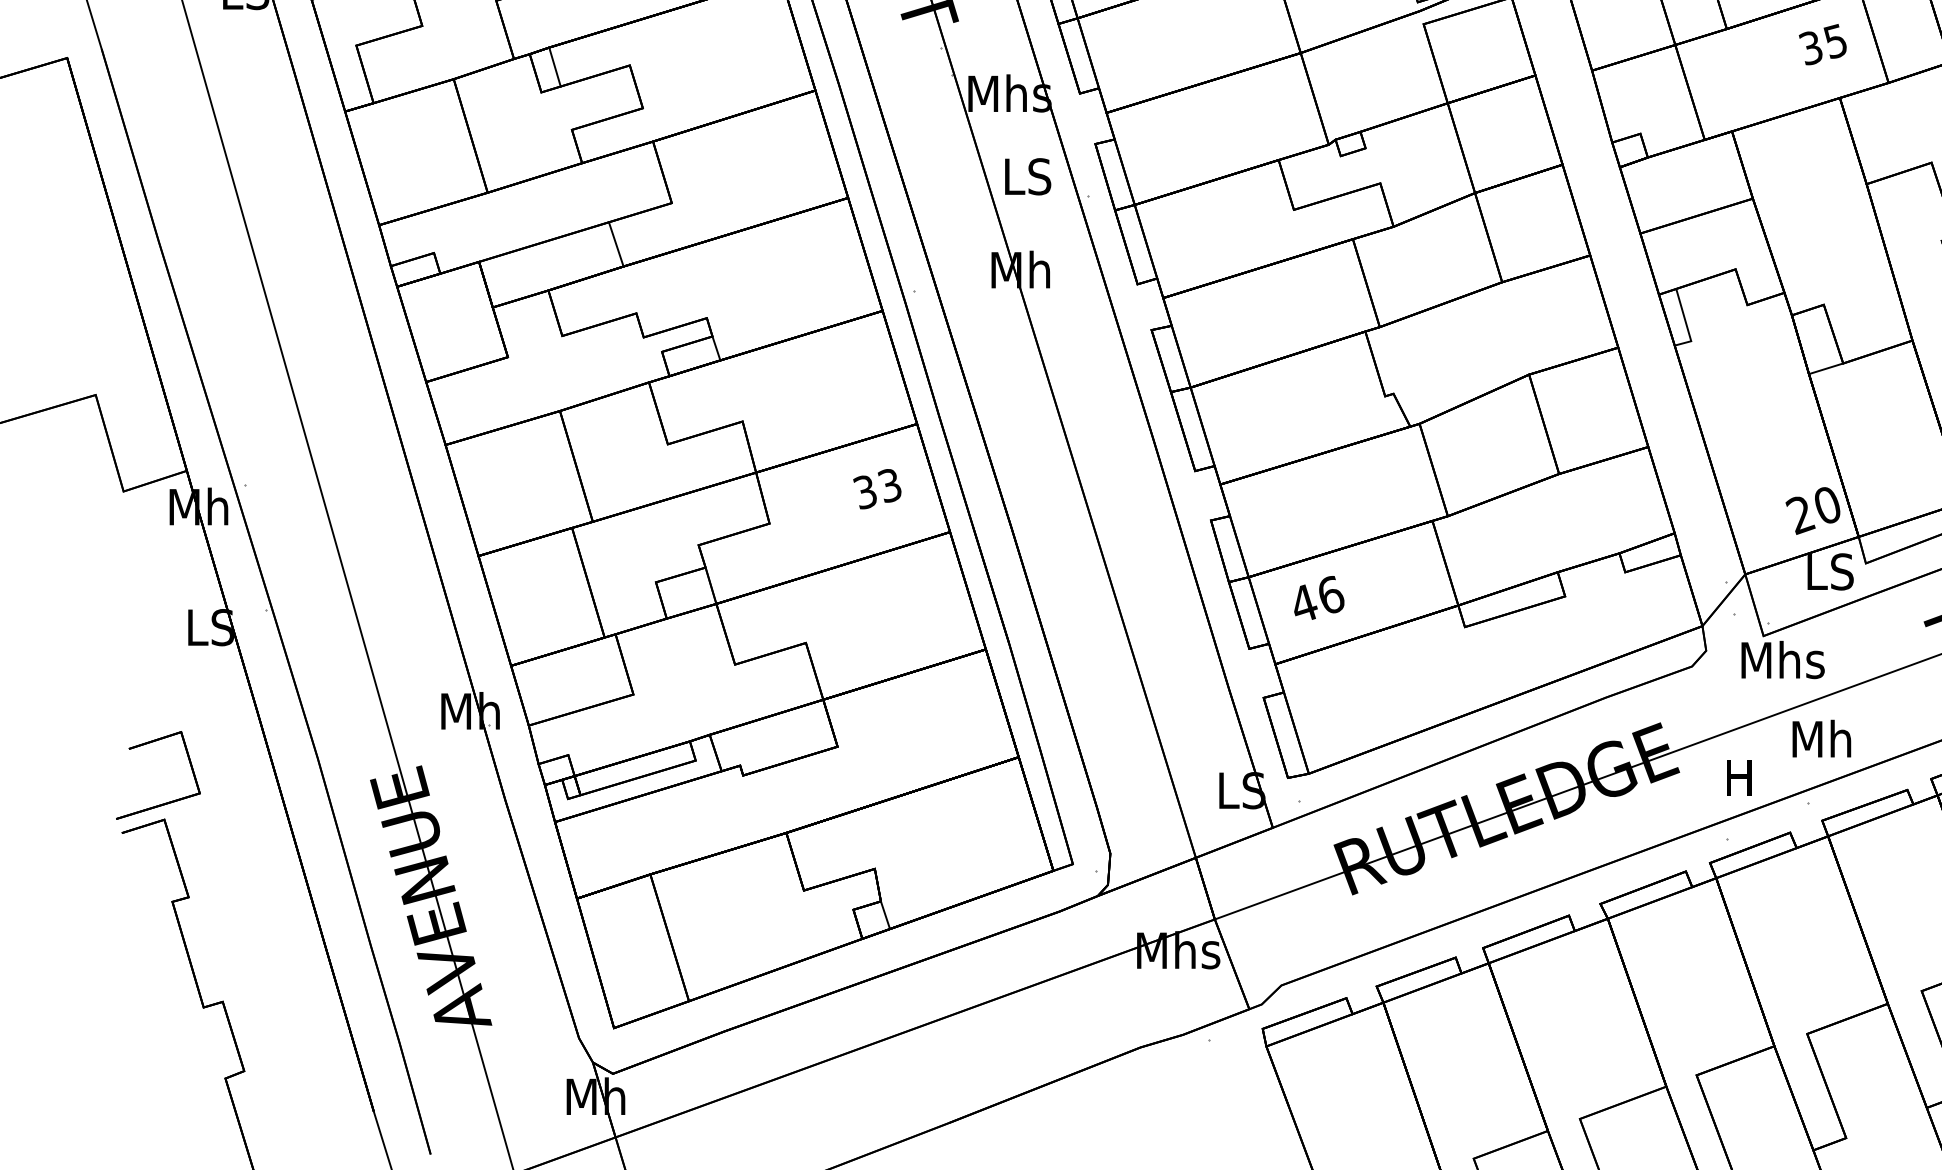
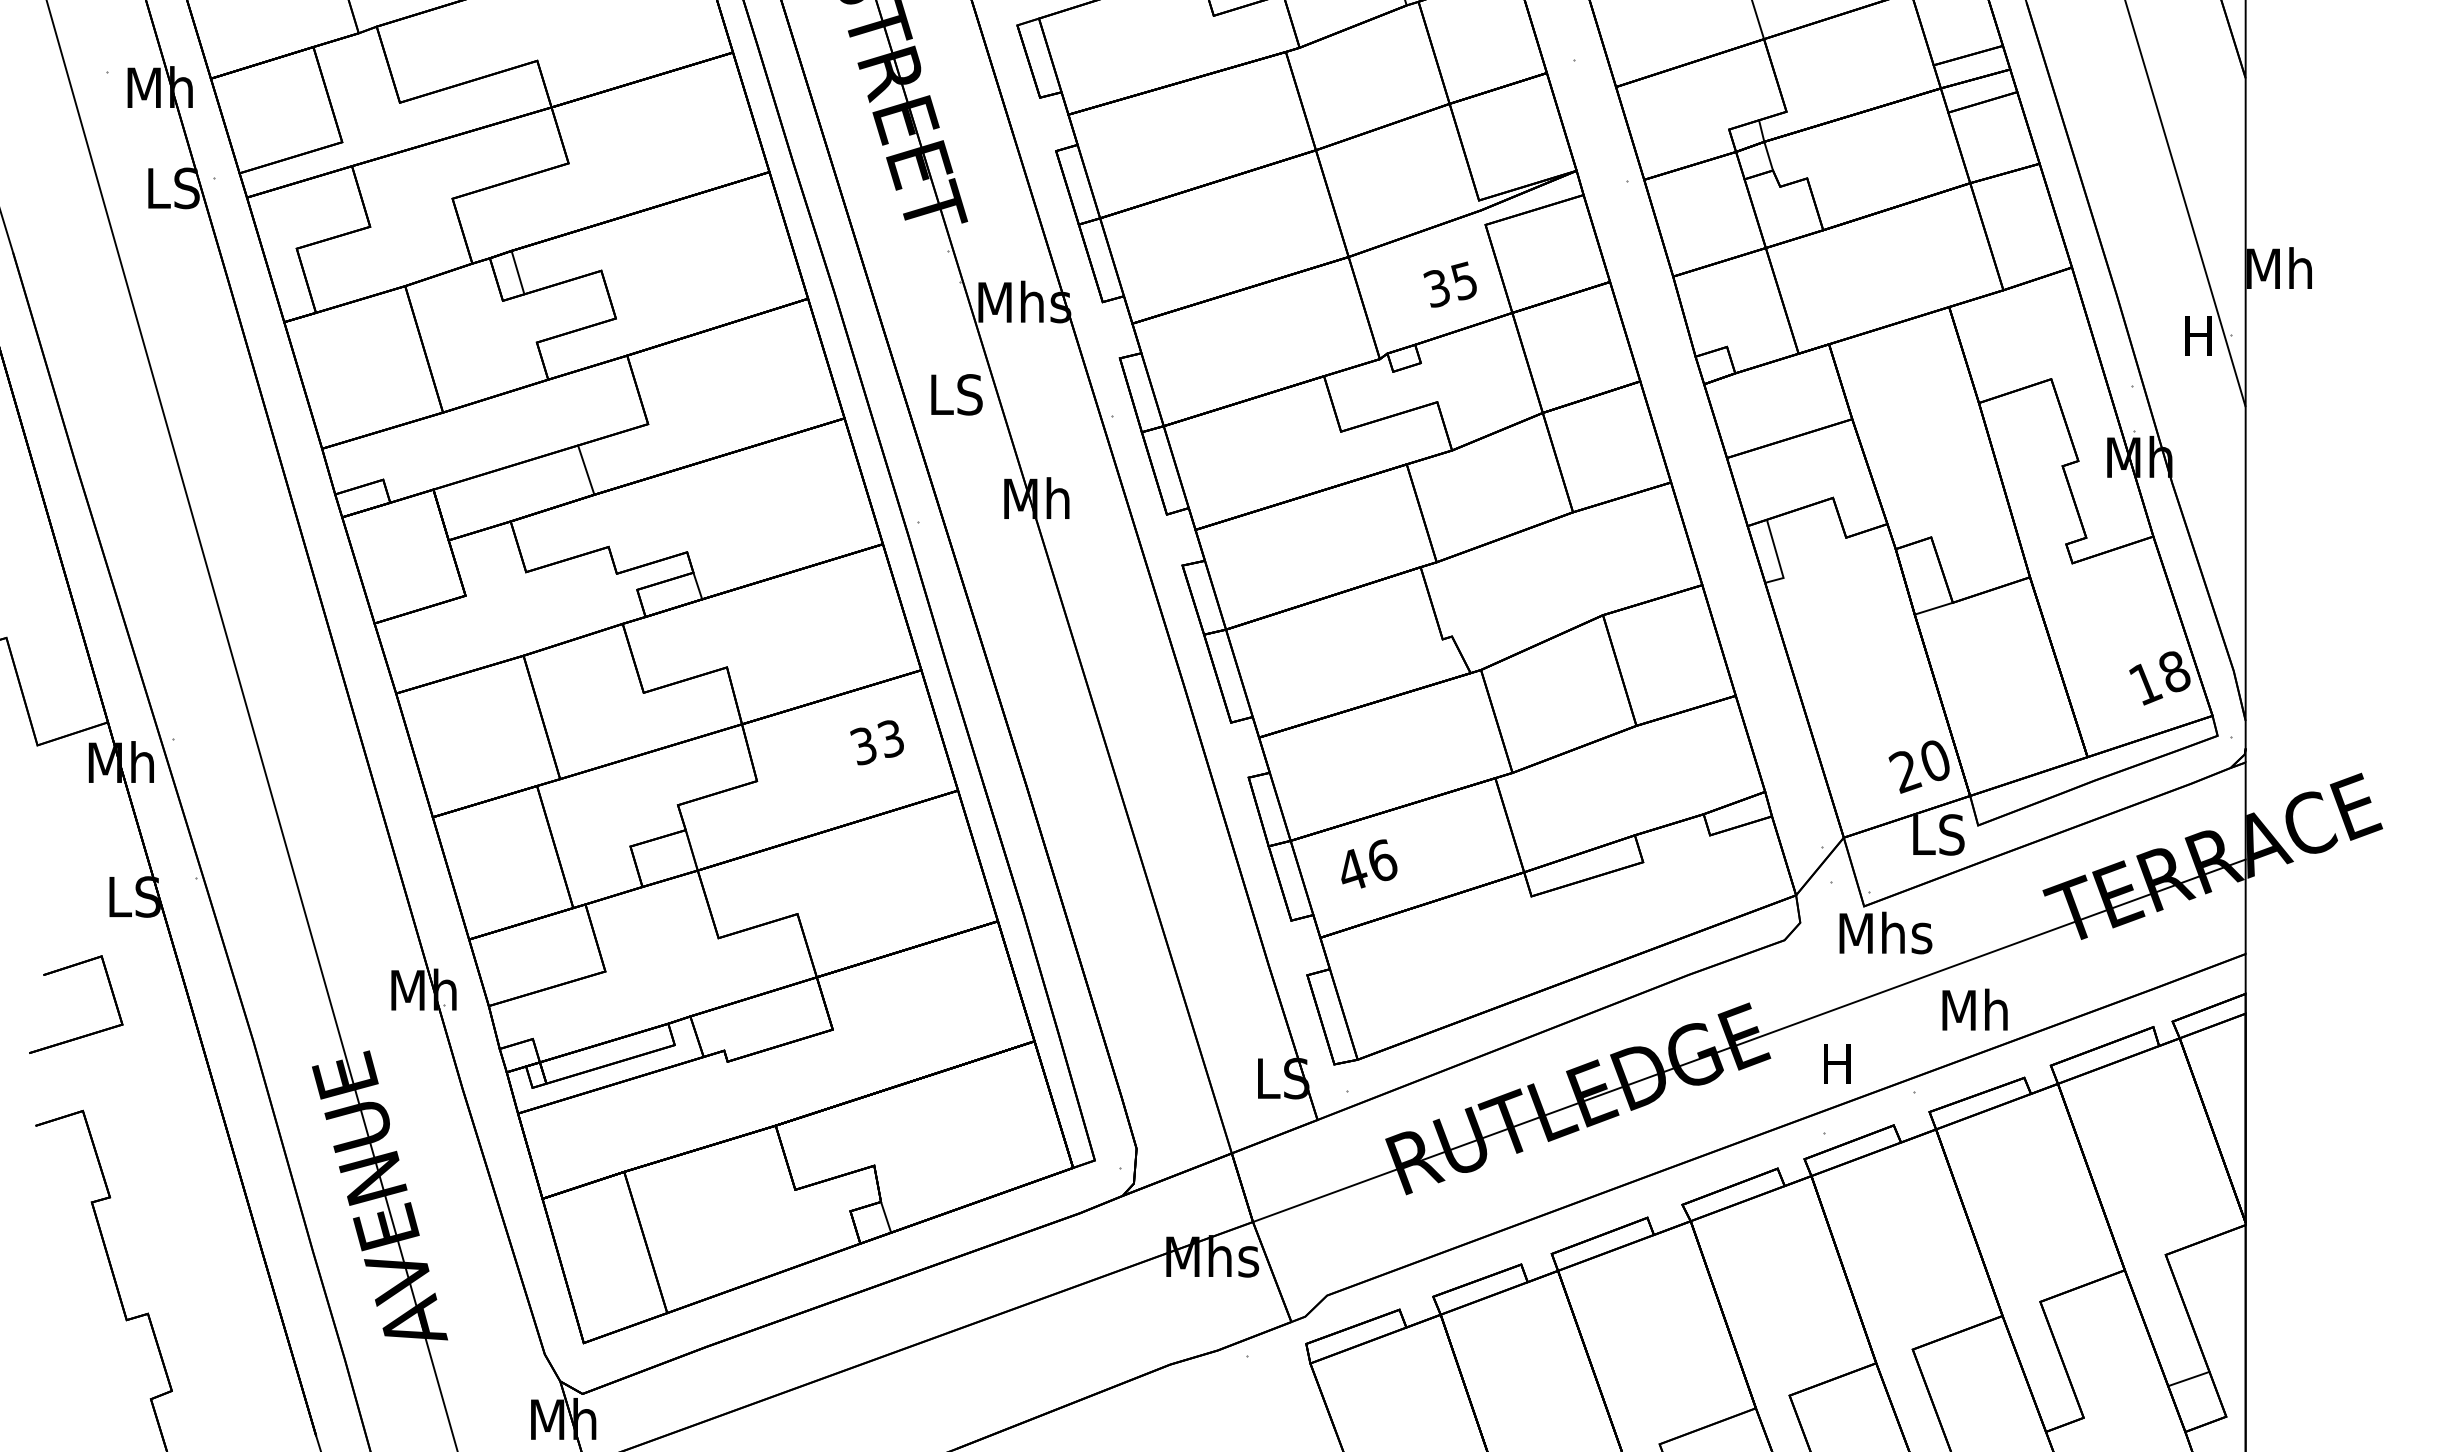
text: (1822, 44) -> (1449, 284), moved
text: (1027, 176) -> (956, 394), moved
text: (1821, 738) -> (1974, 1009), moved
part: (166, 802) -> (85, 1034), moved

